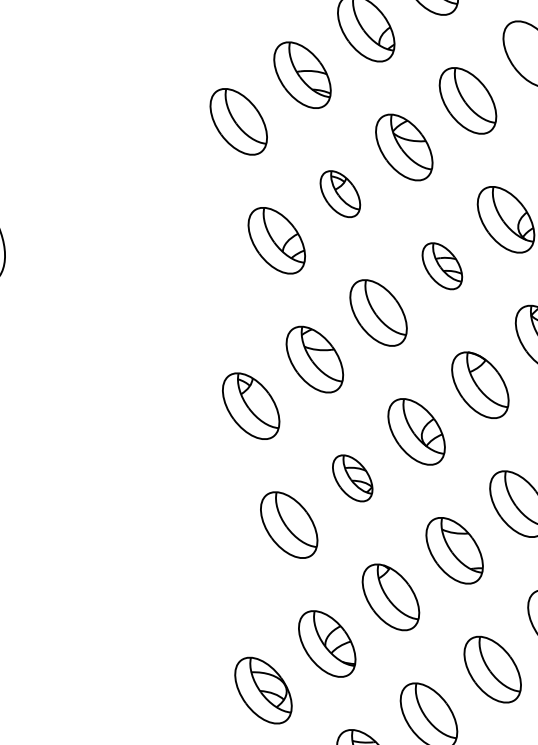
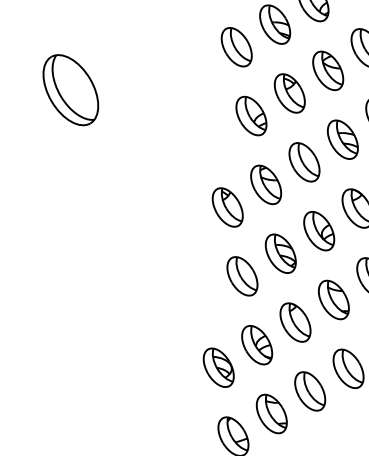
part: (339, 194) -> (289, 93), size x1.43
part: (441, 266) -> (342, 139), size x1.43
part: (352, 478) -> (280, 253), size x1.43

